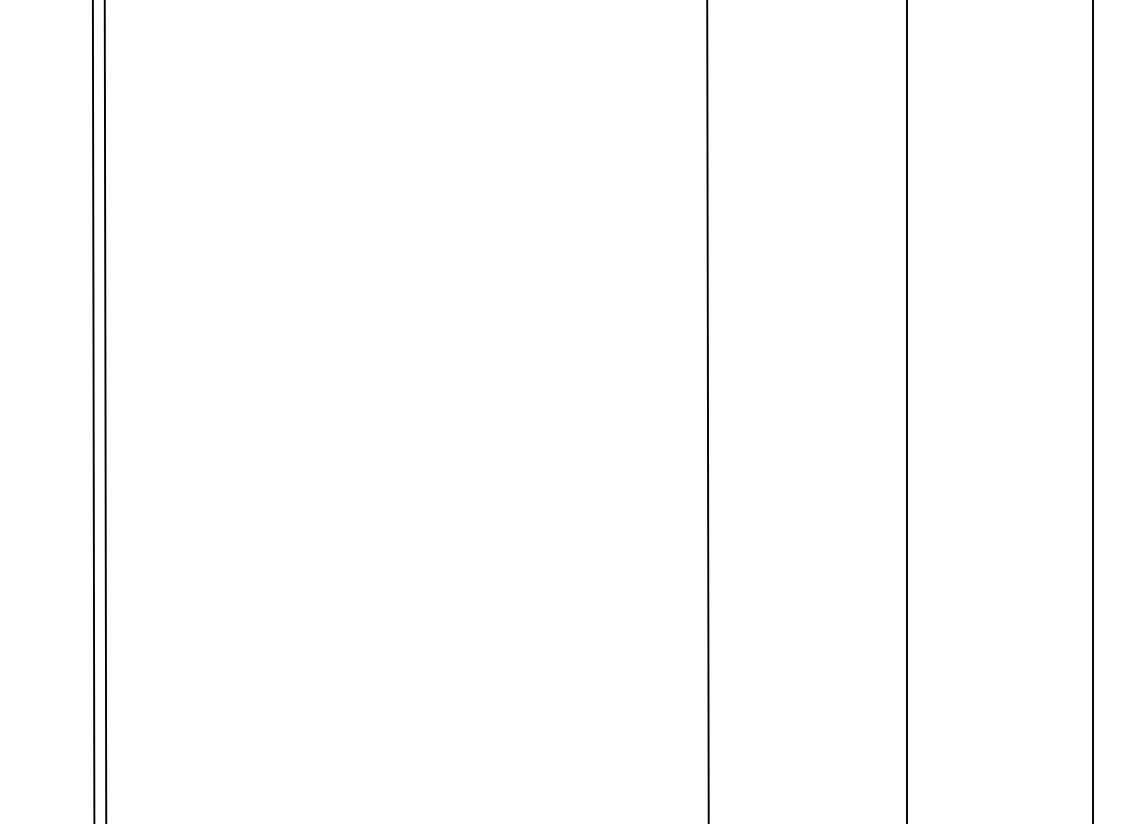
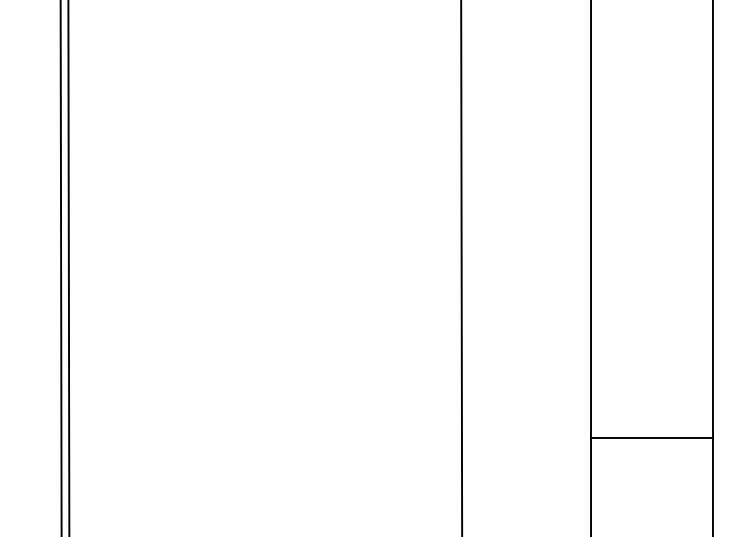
line: (999, 672) -> (651, 438), added

